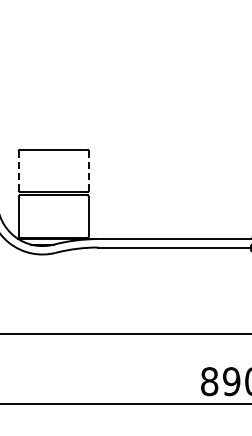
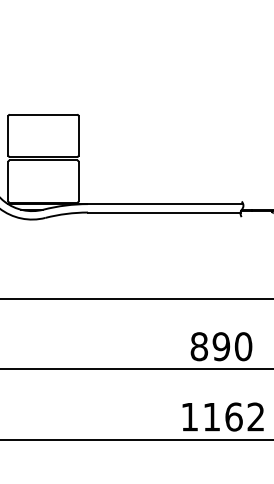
line: (18, 170) -> (8, 135), dashed -> solid
line: (88, 170) -> (78, 135), dashed -> solid

